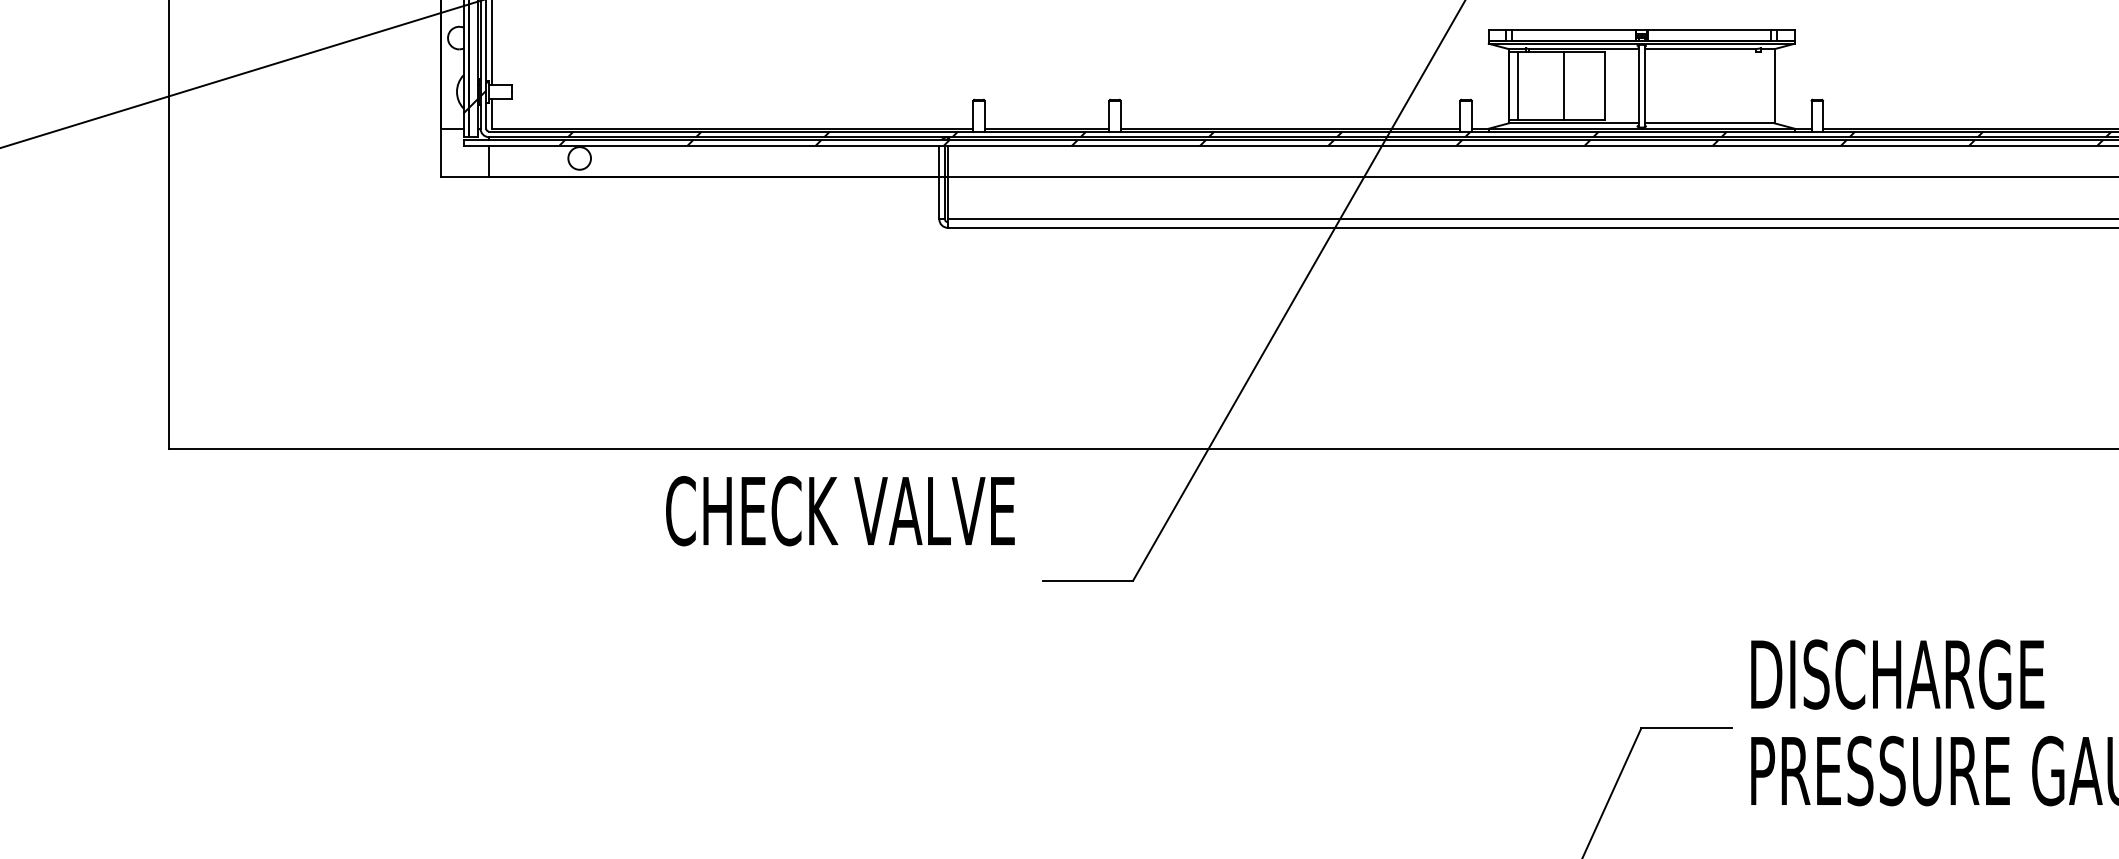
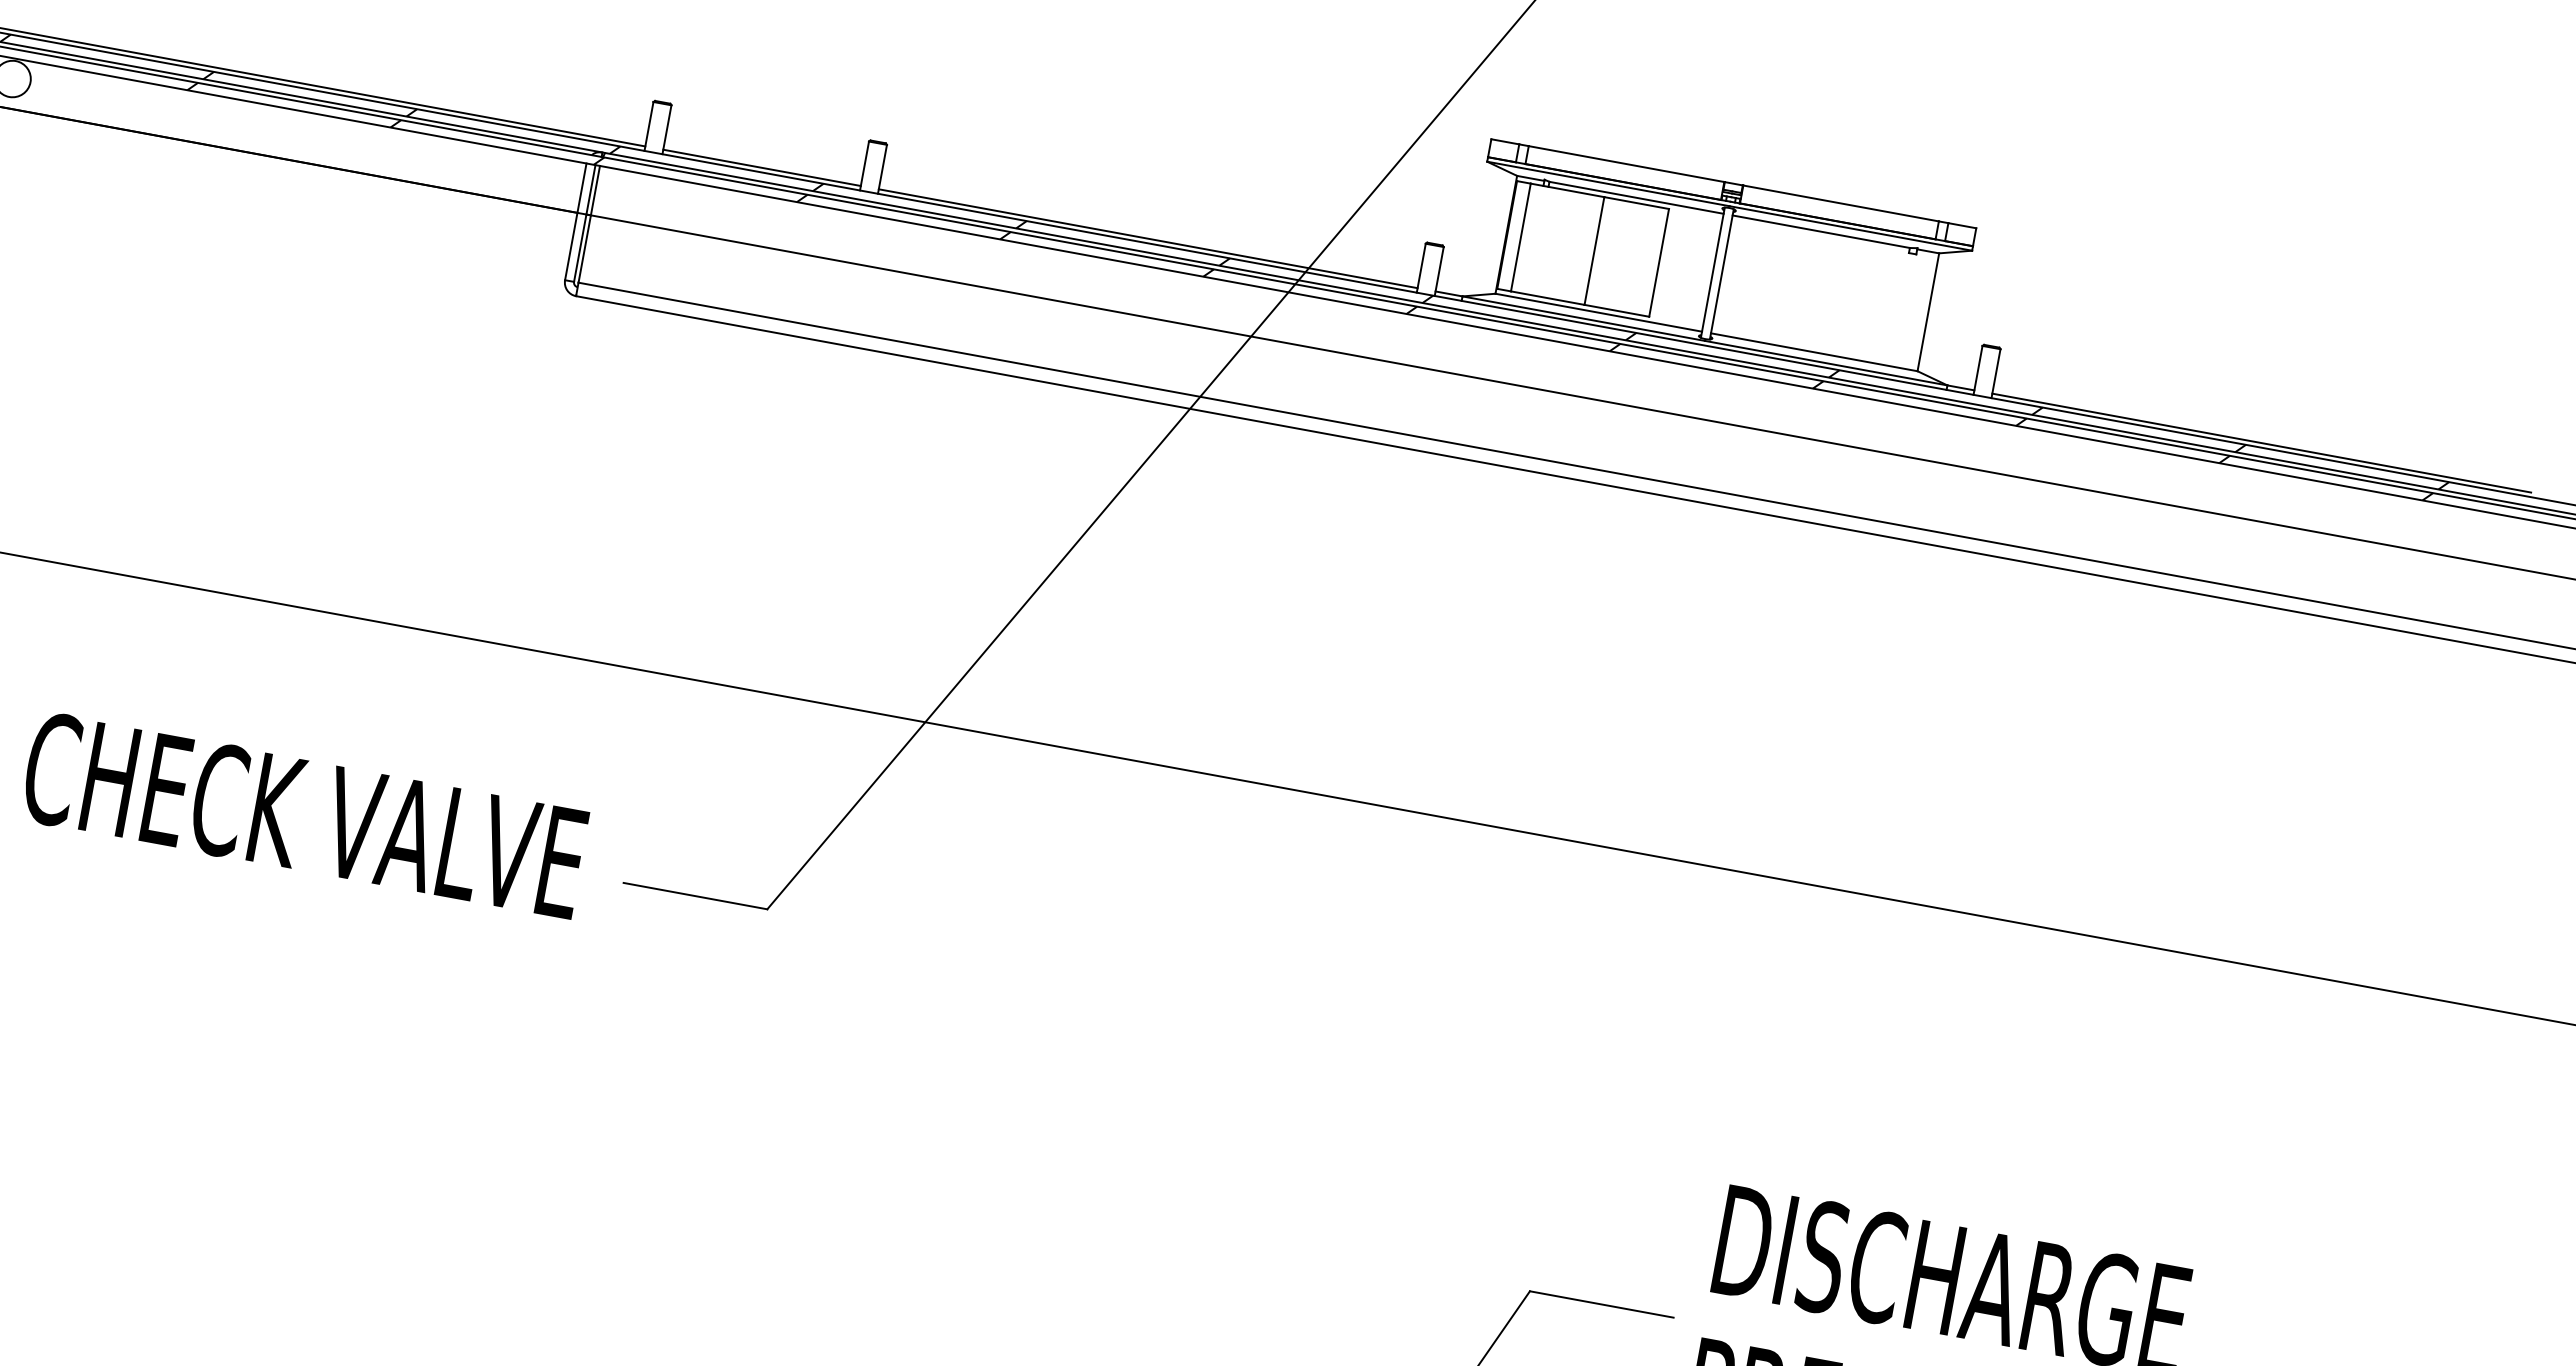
text: (840, 511) -> (304, 816), moved

